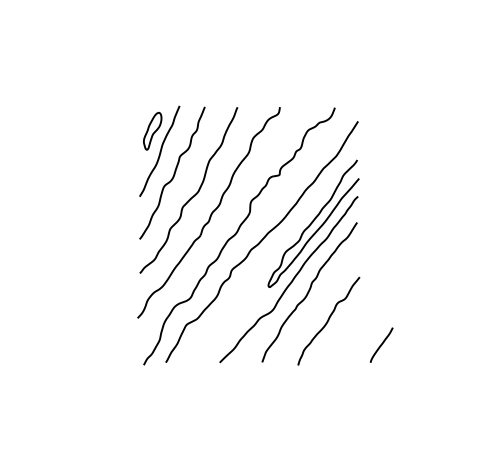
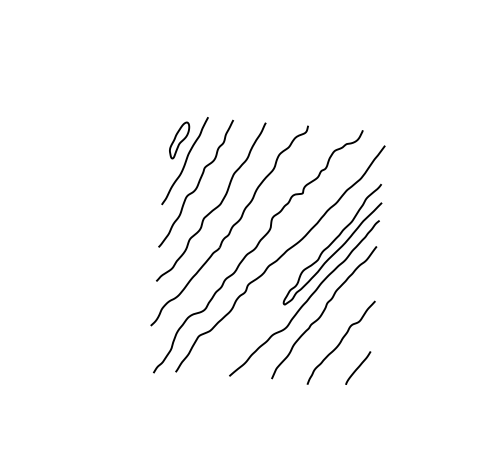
line: (381, 344) -> (358, 367), moved

